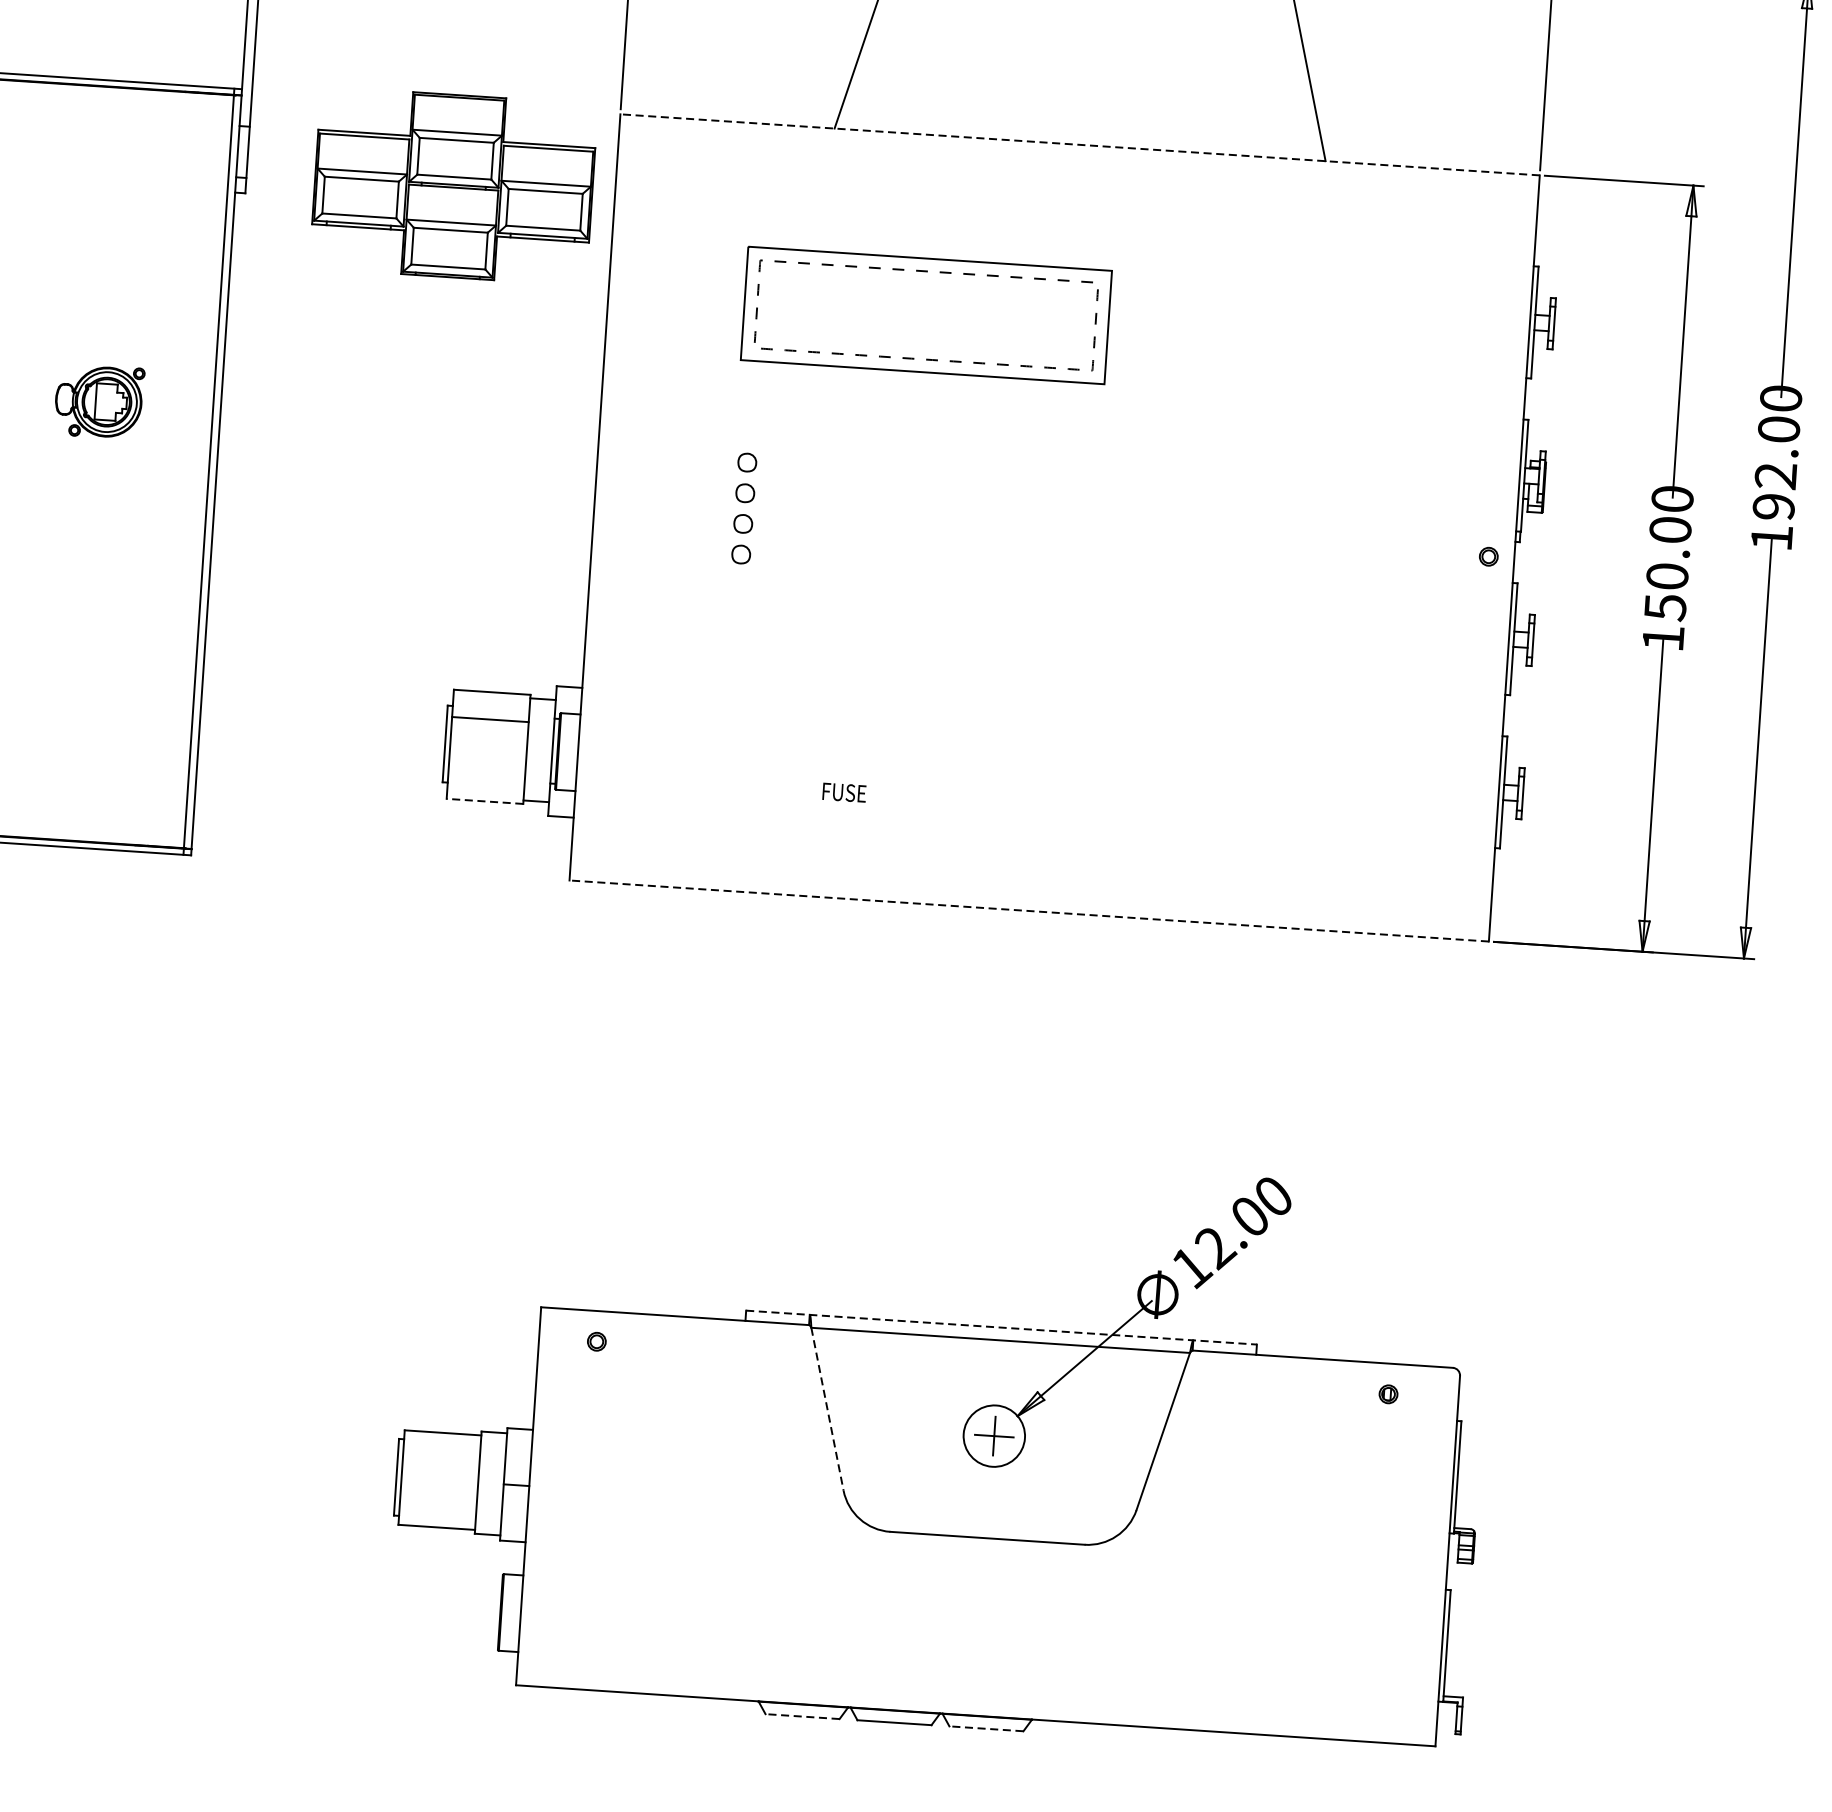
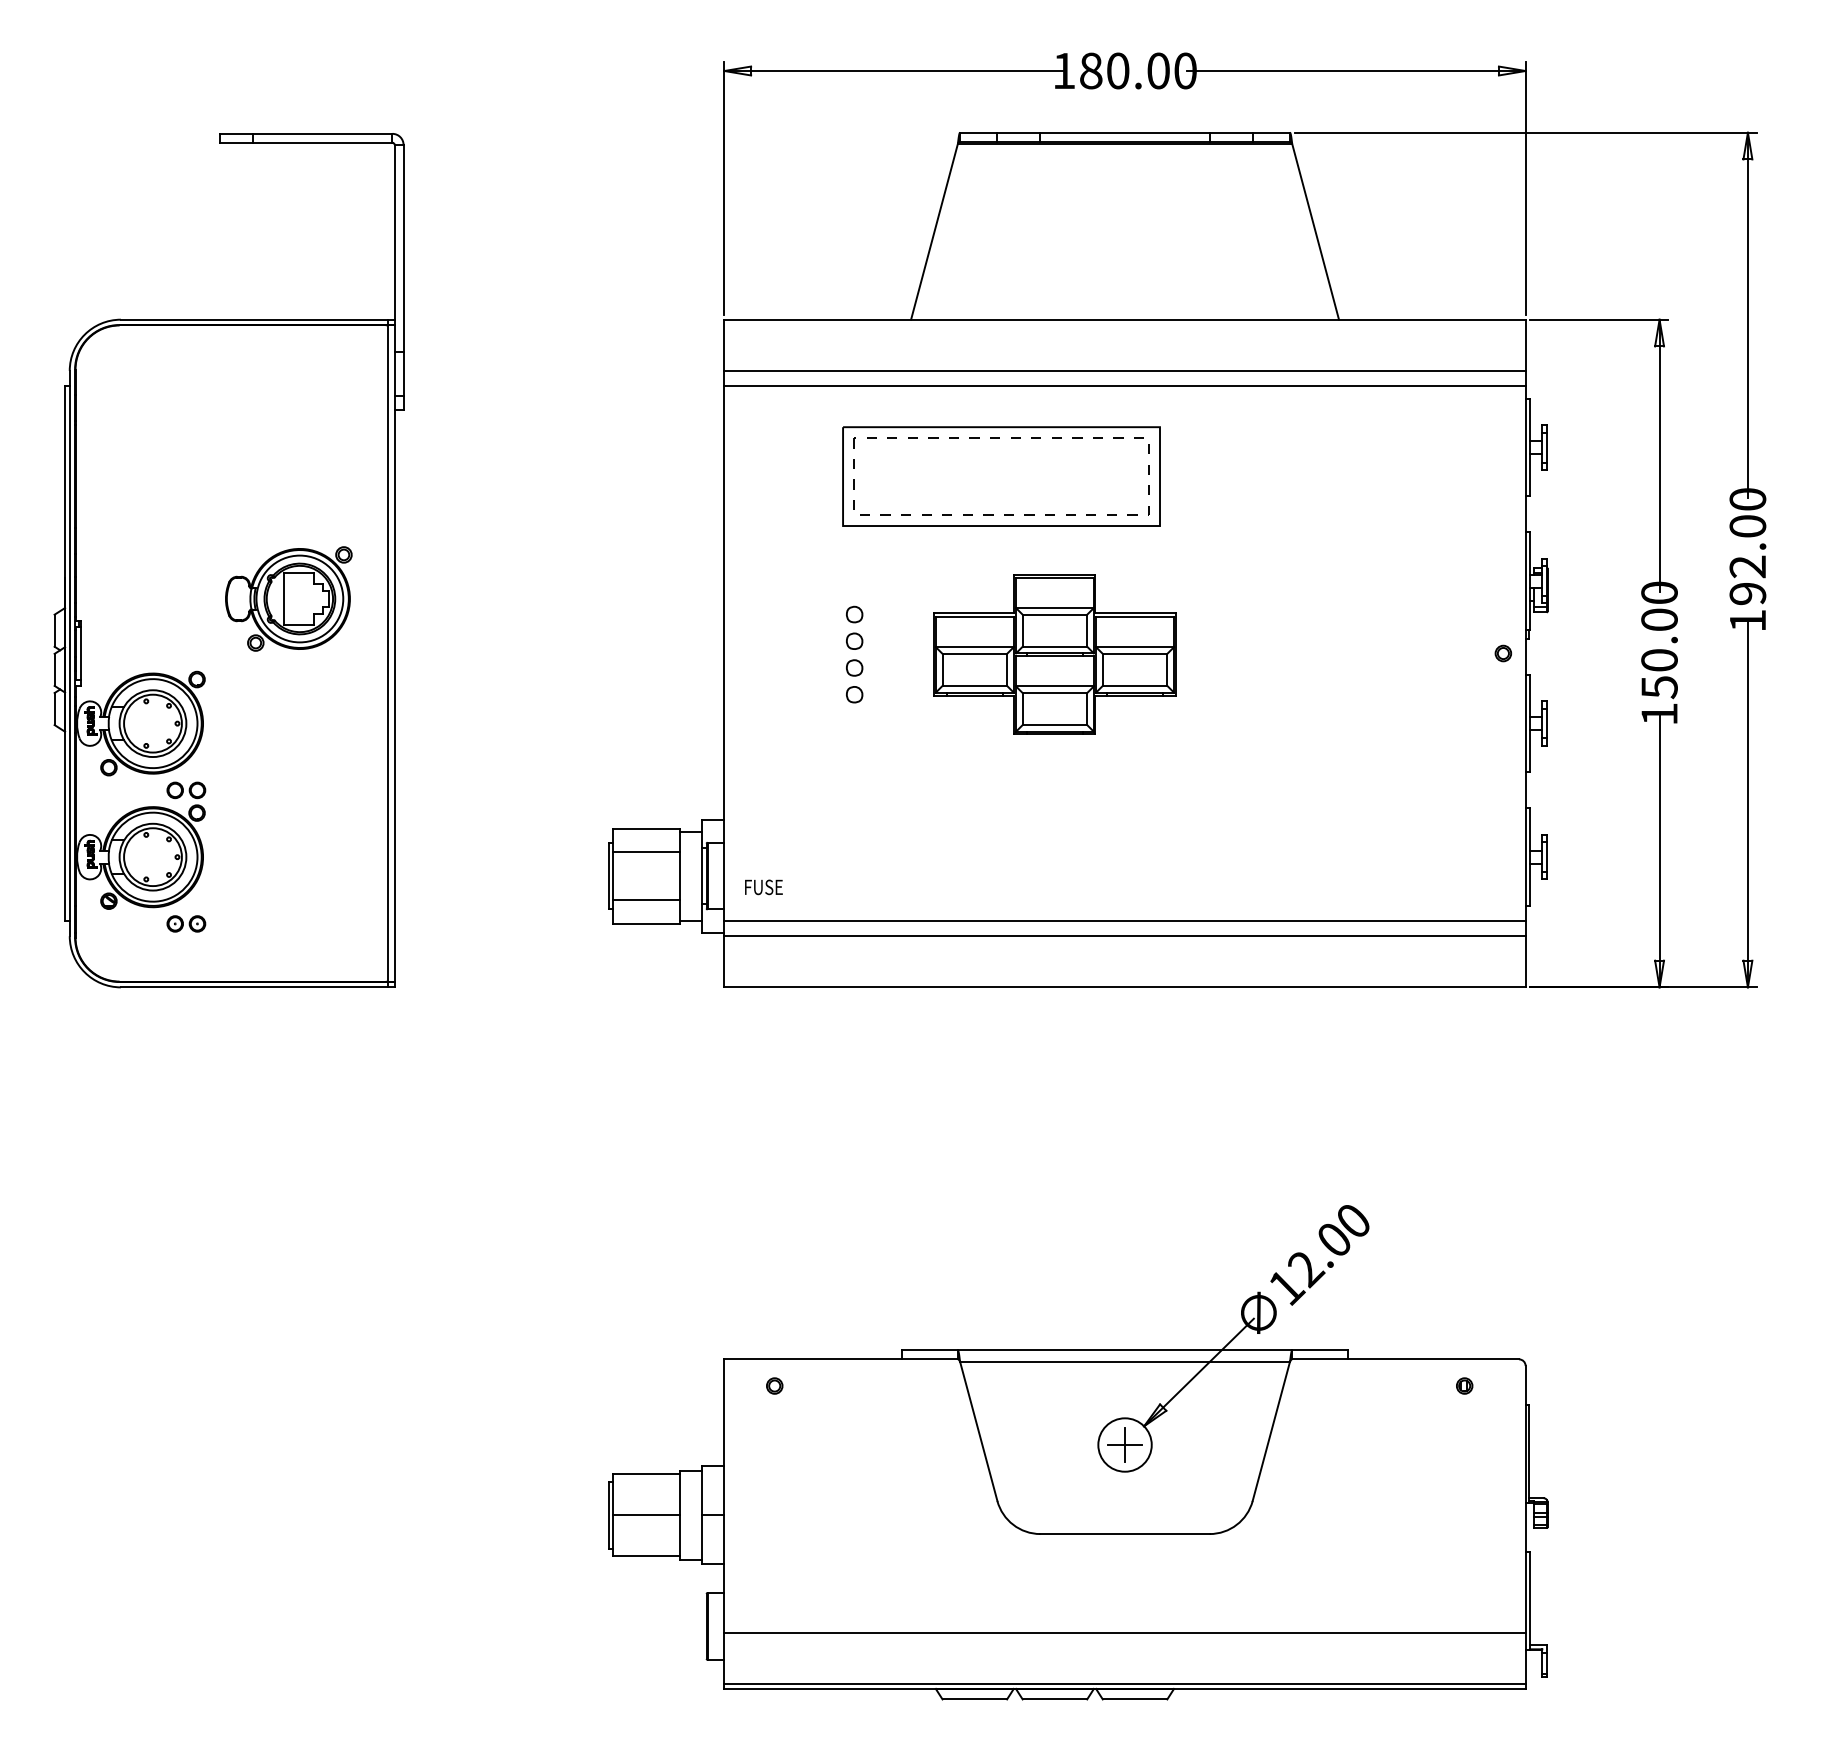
line: (1080, 144) -> (1125, 319), dashed -> solid
part: (453, 185) -> (1054, 654), moved
line: (1075, 203) -> (1124, 370), added
line: (1074, 221) -> (1124, 386), added
part: (98, 401) -> (288, 598), size x1.67
line: (486, 773) -> (646, 899), added
text: (843, 792) -> (763, 887), moved
line: (484, 801) -> (646, 923), dashed -> solid
line: (1033, 834) -> (1124, 920), added
line: (1032, 852) -> (1124, 936), added
line: (1029, 911) -> (1125, 987), dashed -> solid
line: (1002, 1327) -> (1125, 1350), dashed -> solid
line: (827, 1409) -> (978, 1431), dashed -> solid
line: (439, 1480) -> (646, 1515), added
line: (979, 1652) -> (1124, 1633), added
line: (975, 1710) -> (1124, 1684), added
line: (802, 1716) -> (974, 1699), dashed -> solid
line: (985, 1728) -> (1134, 1699), dashed -> solid

